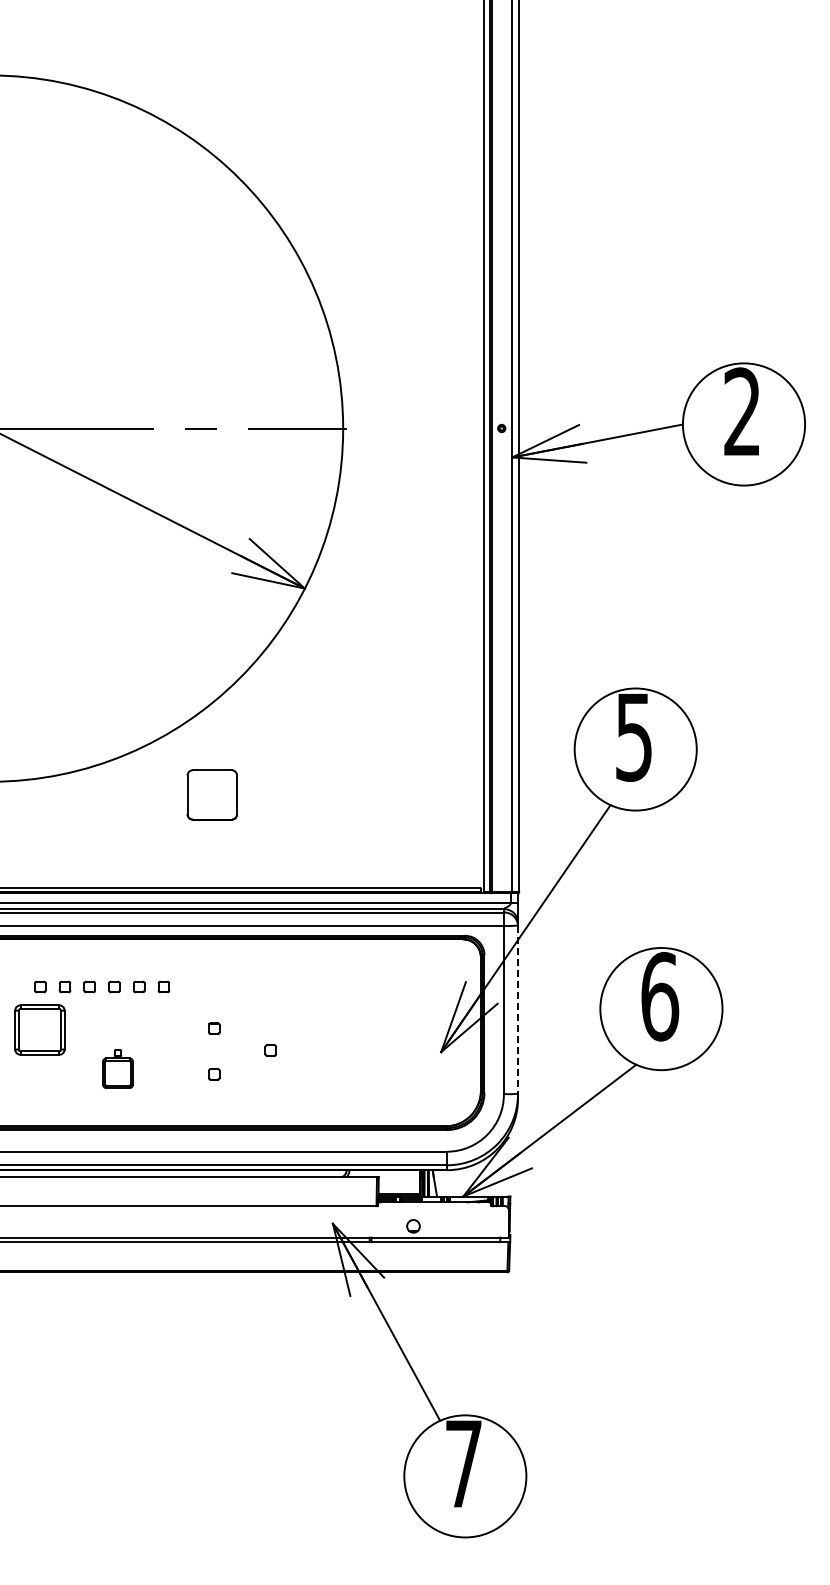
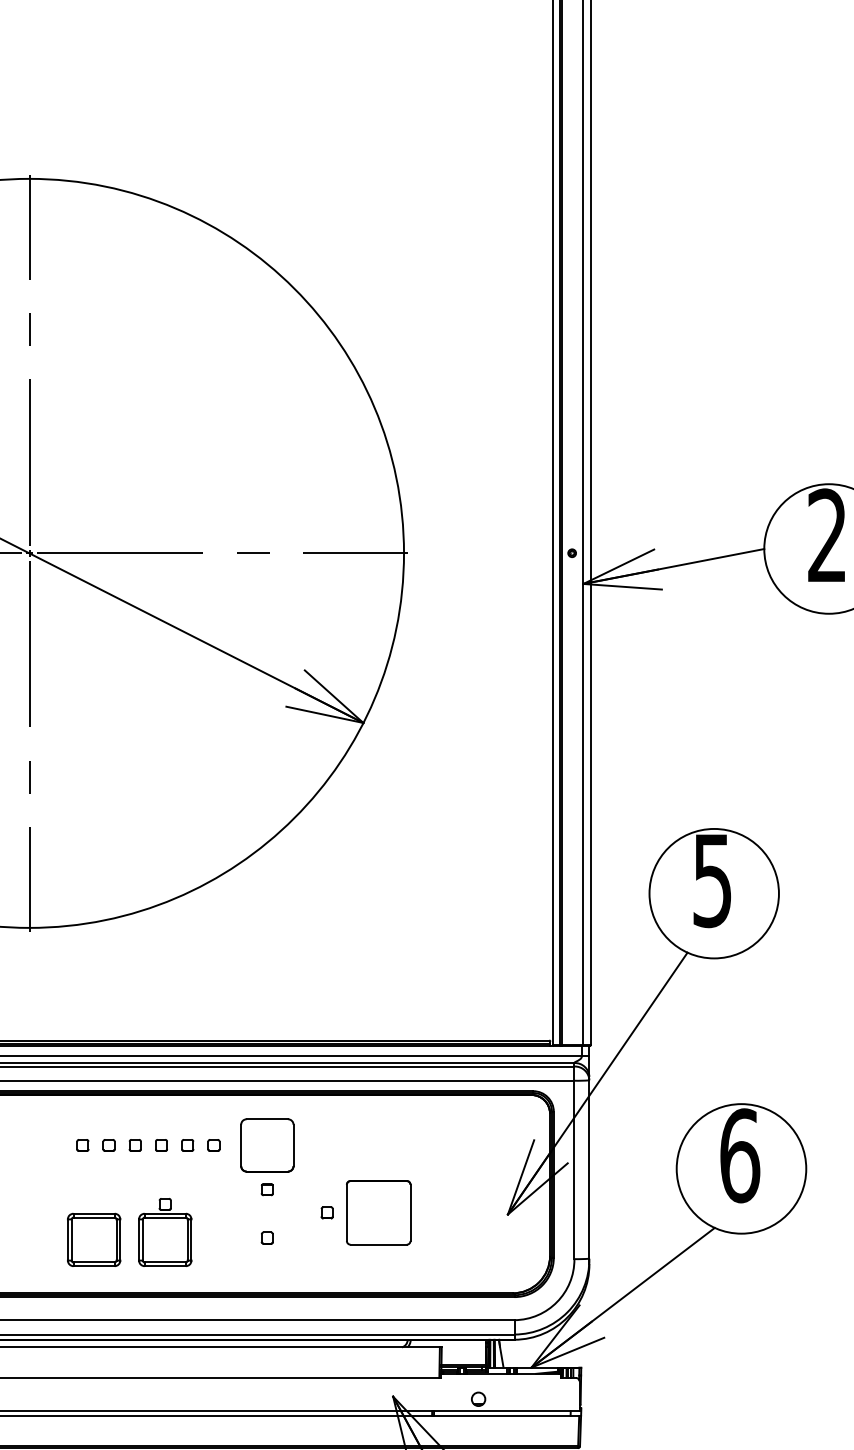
part: (211, 794) -> (266, 1144), moved
line: (518, 1010) -> (589, 1170), dashed -> solid
part: (39, 1029) -> (93, 1239), moved
part: (319, 1050) -> (378, 1212), added
part: (117, 1068) -> (164, 1231), size x1.67

